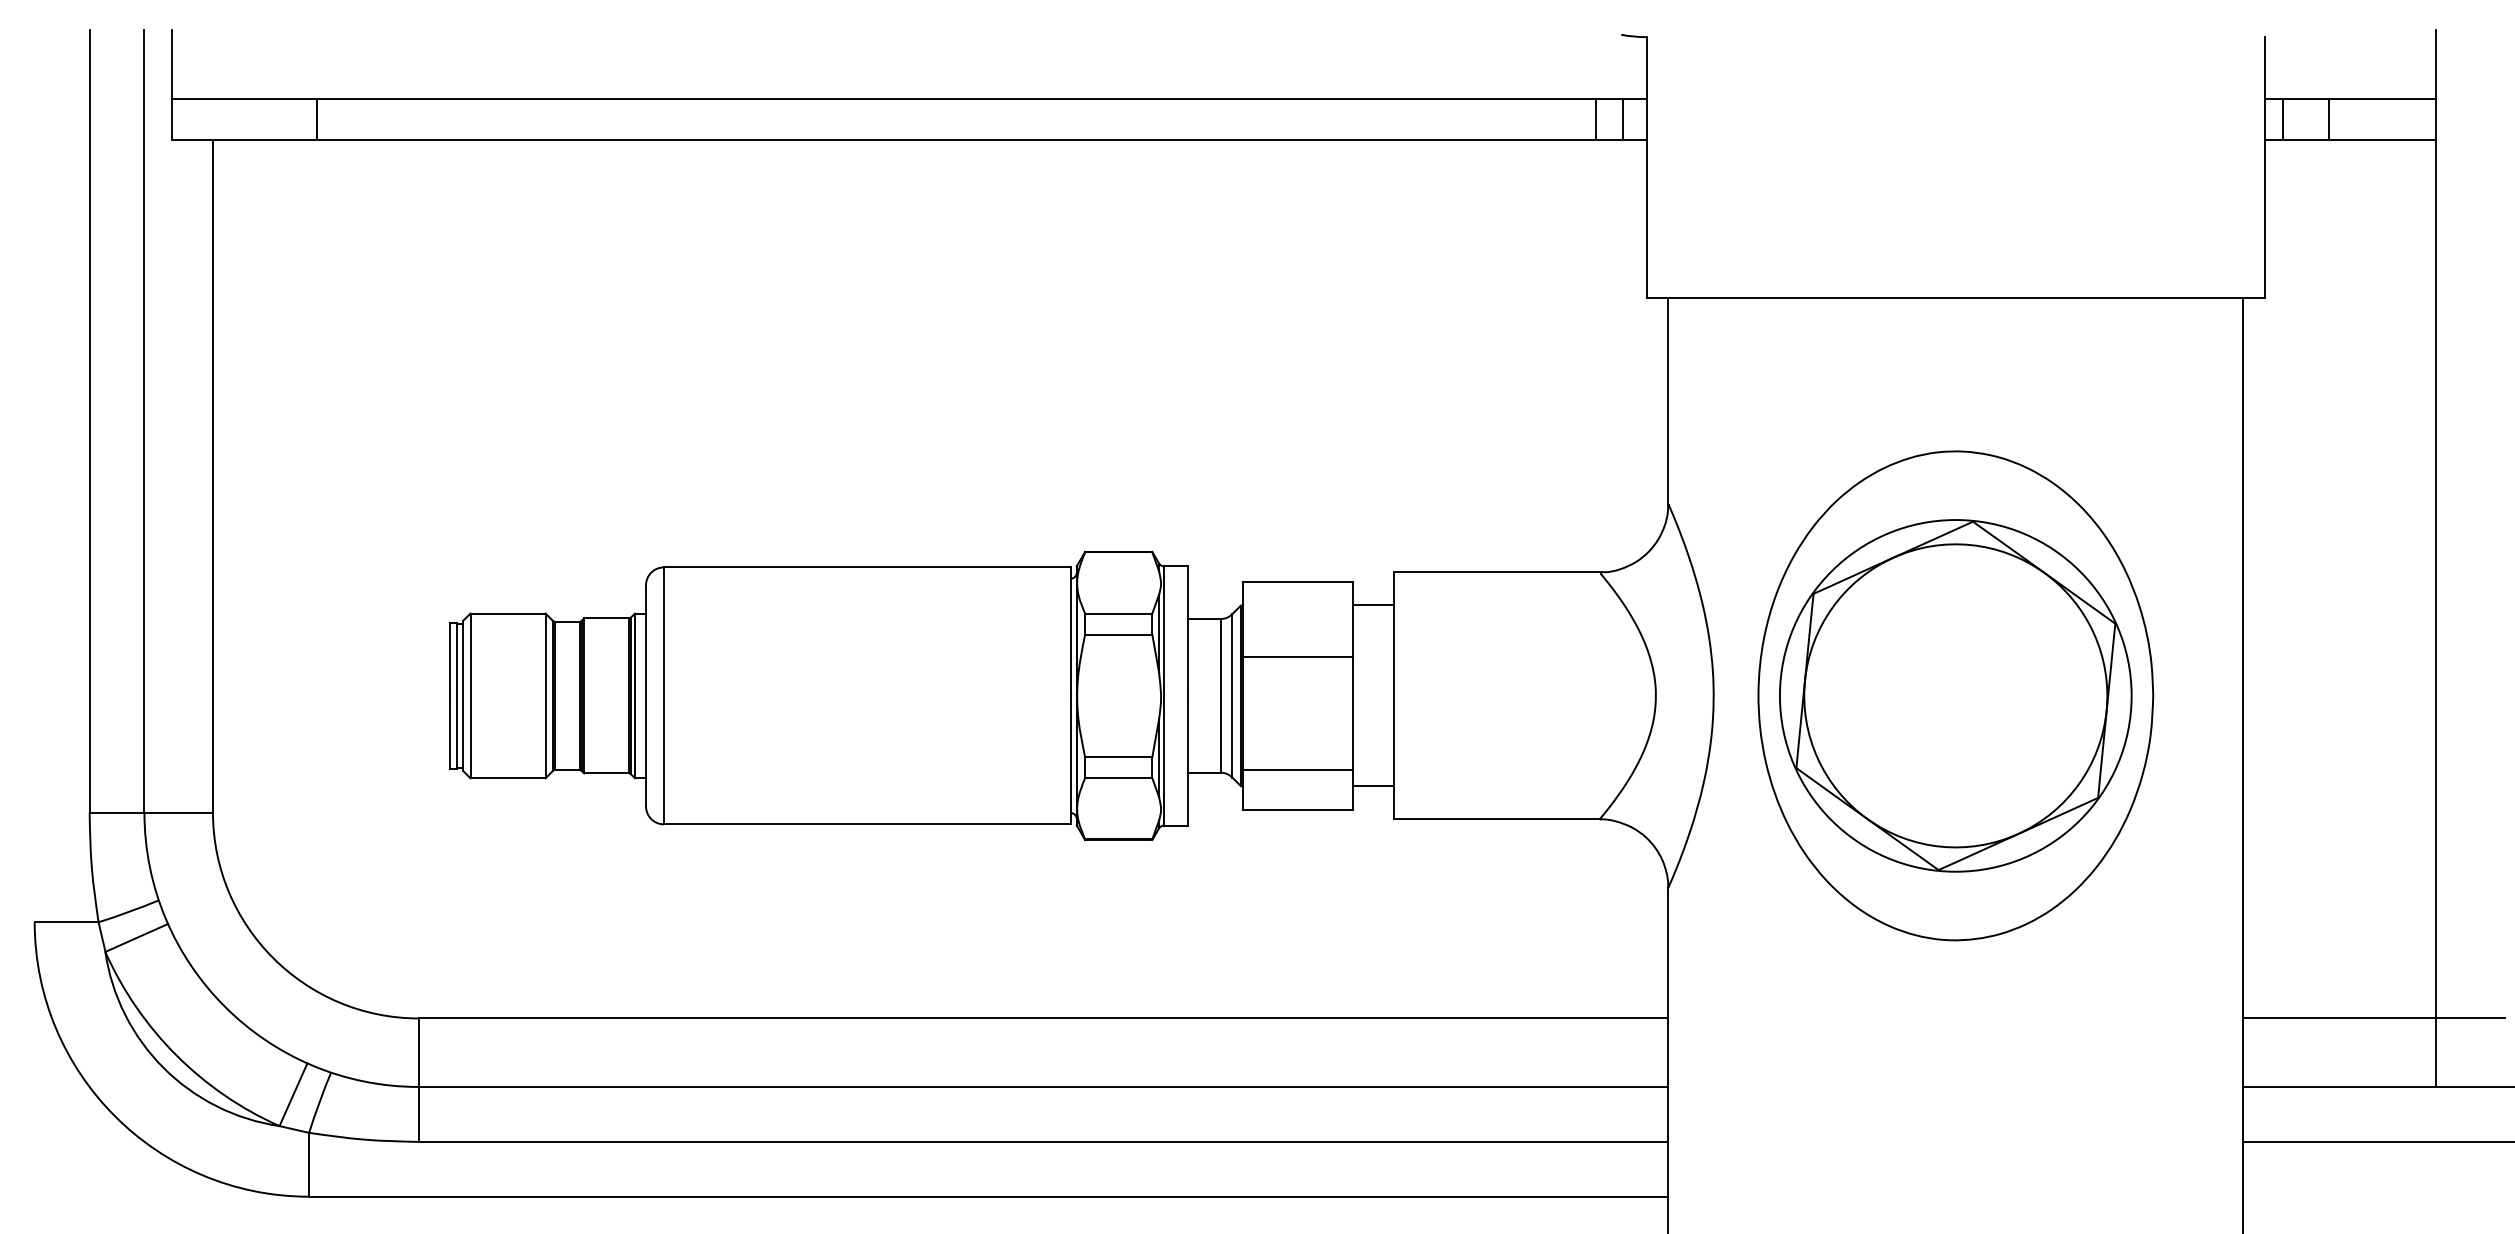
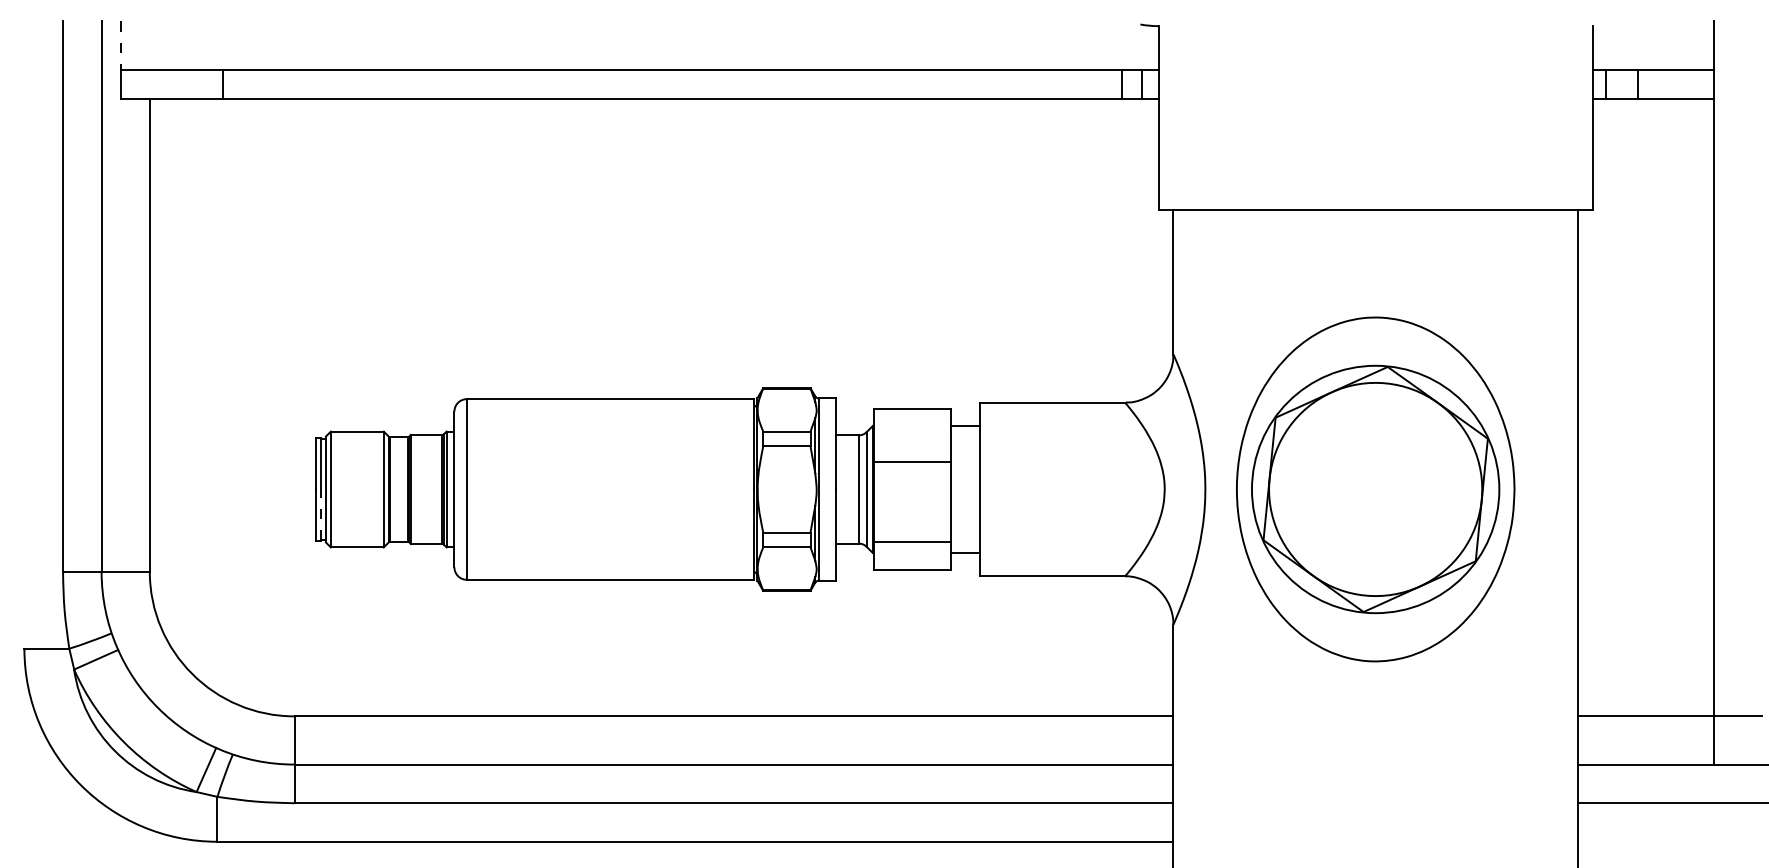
line: (171, 66) -> (120, 46), solid -> dashed
line: (457, 732) -> (321, 515), solid -> dashed

